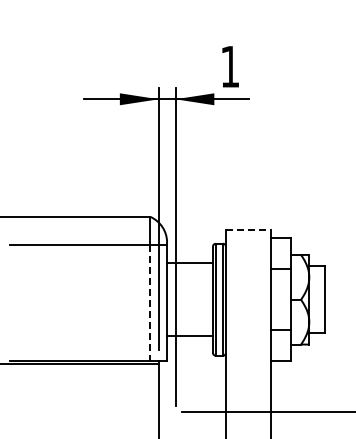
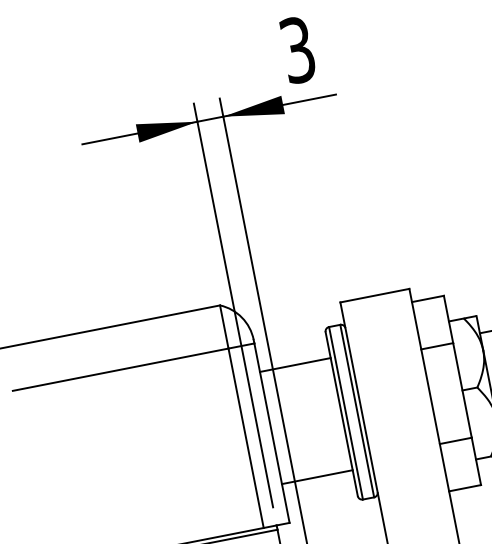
text: (230, 66) -> (298, 49), 1 -> 3
line: (248, 229) -> (375, 295), dashed -> solid
line: (150, 303) -> (246, 438), dashed -> solid

